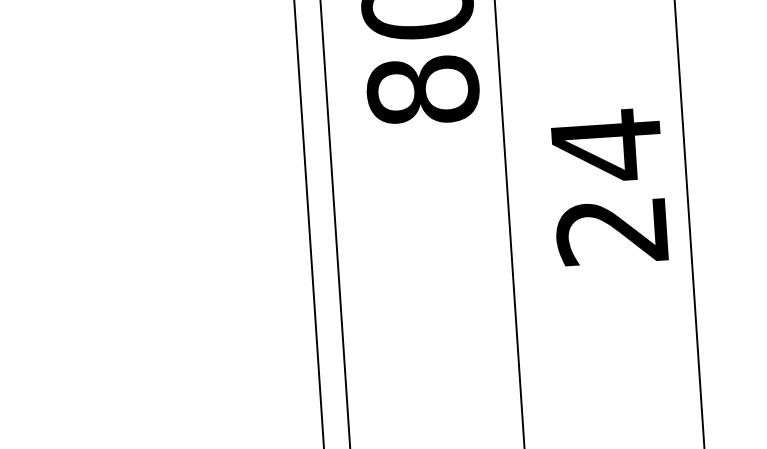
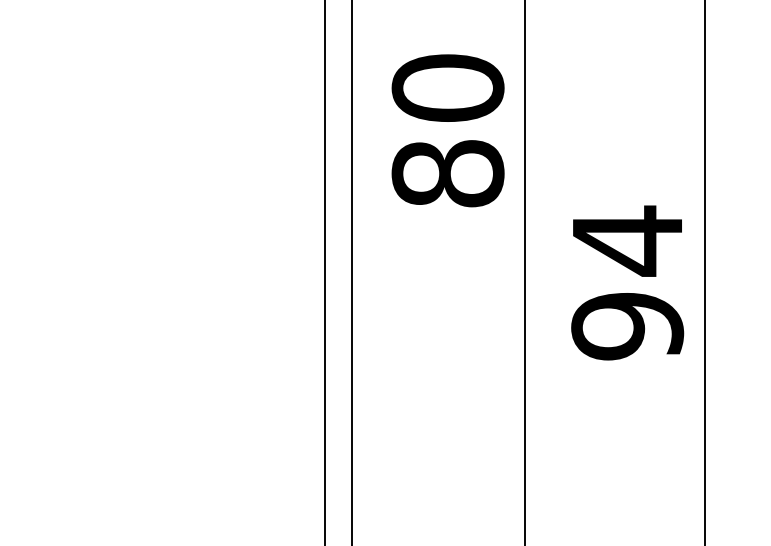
text: (612, 231) -> (627, 326), 24 -> 94

